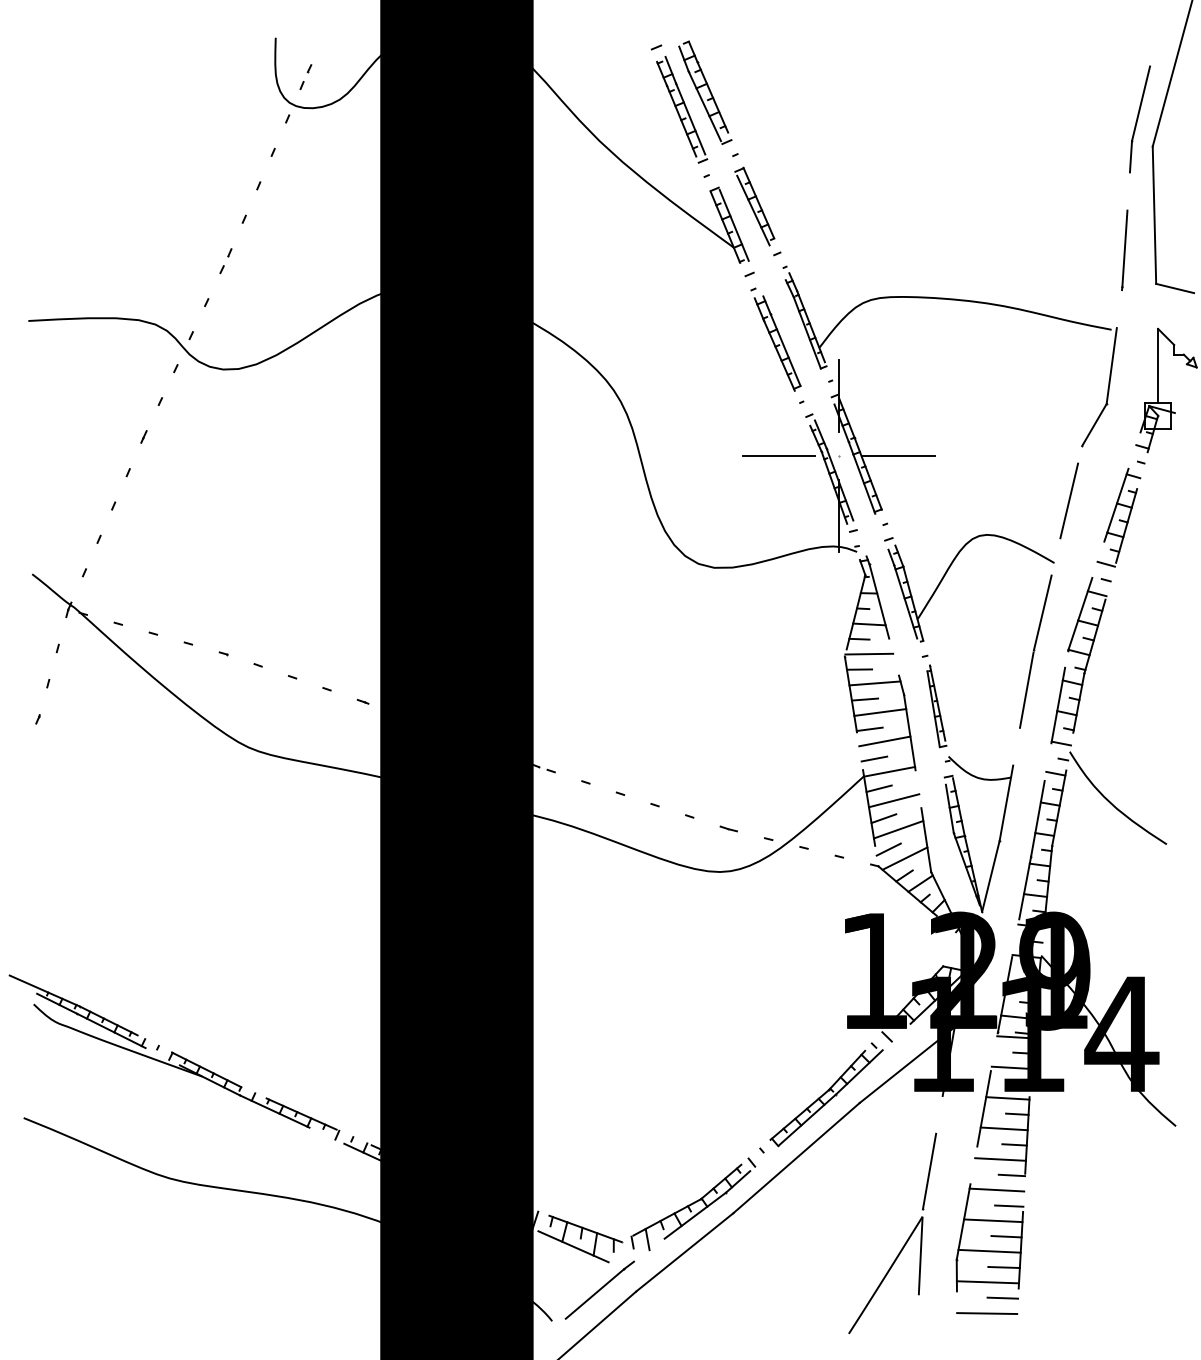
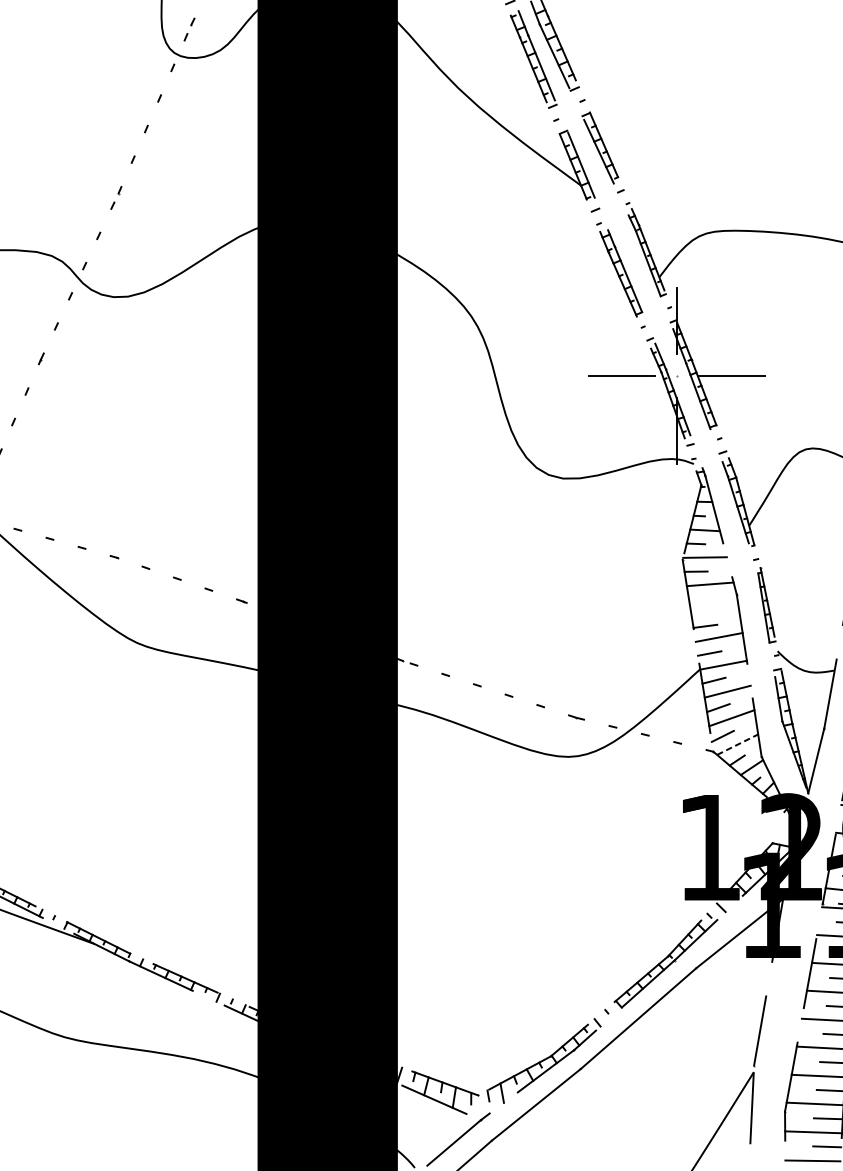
line: (864, 699) -> (700, 599), removed
line: (880, 712) -> (715, 610), removed
line: (905, 858) -> (738, 744), solid -> dashed

